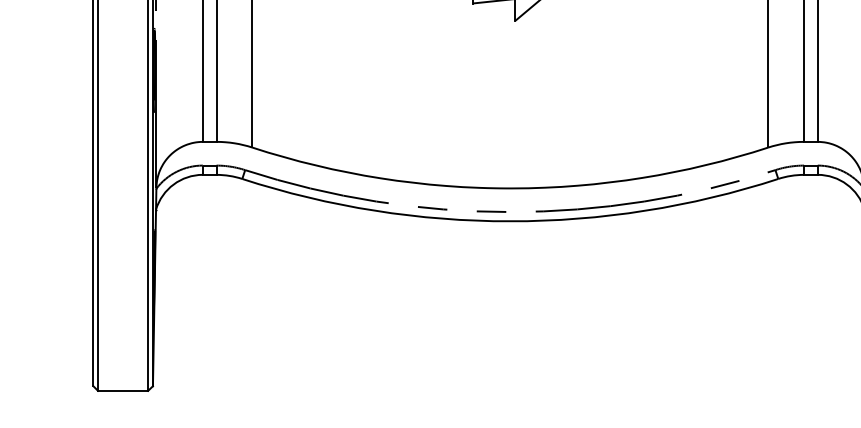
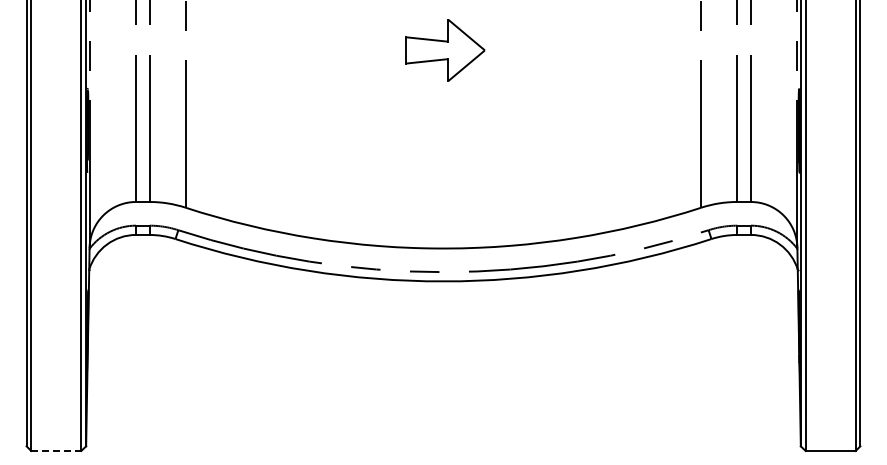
line: (123, 390) -> (56, 450), solid -> dashed

